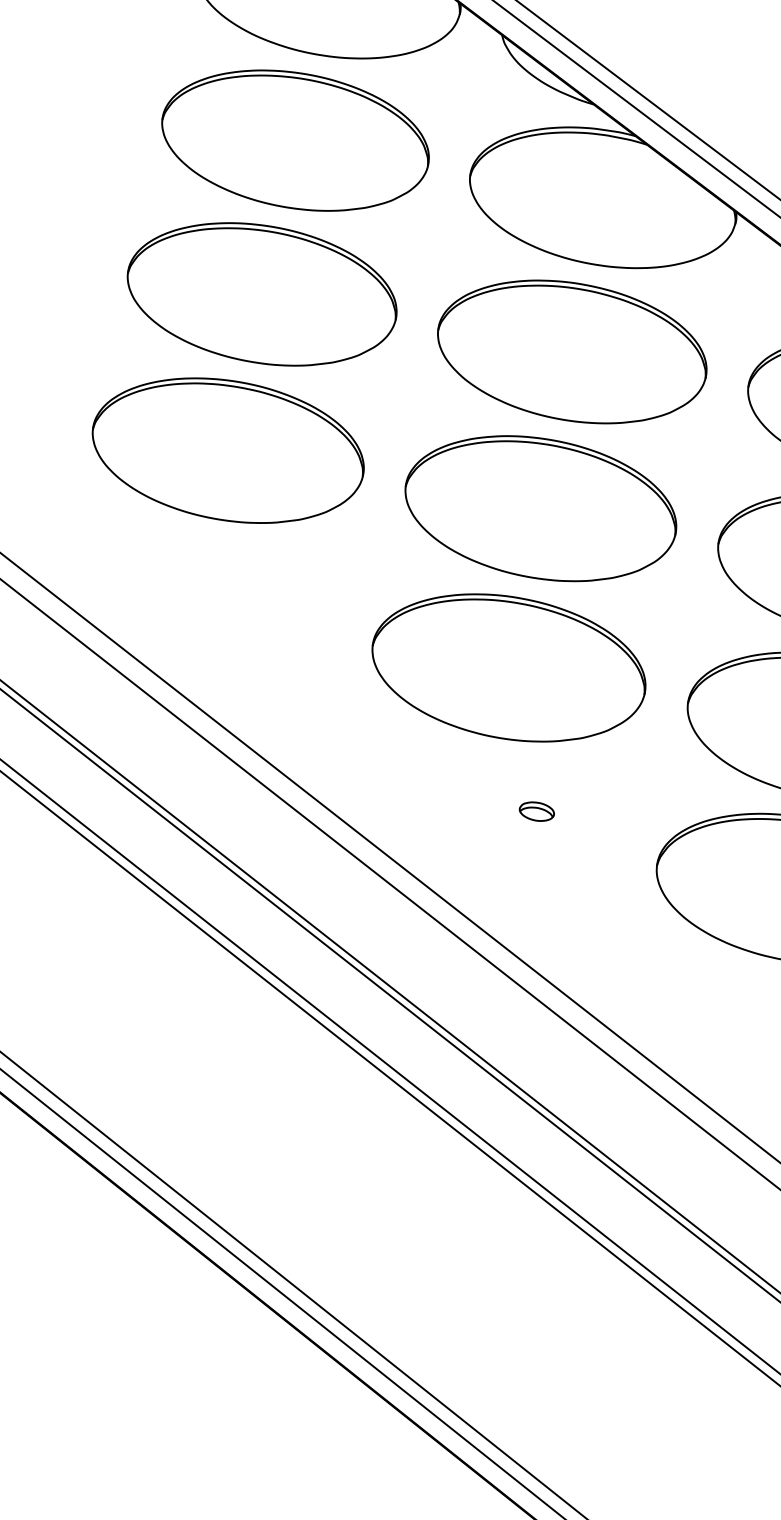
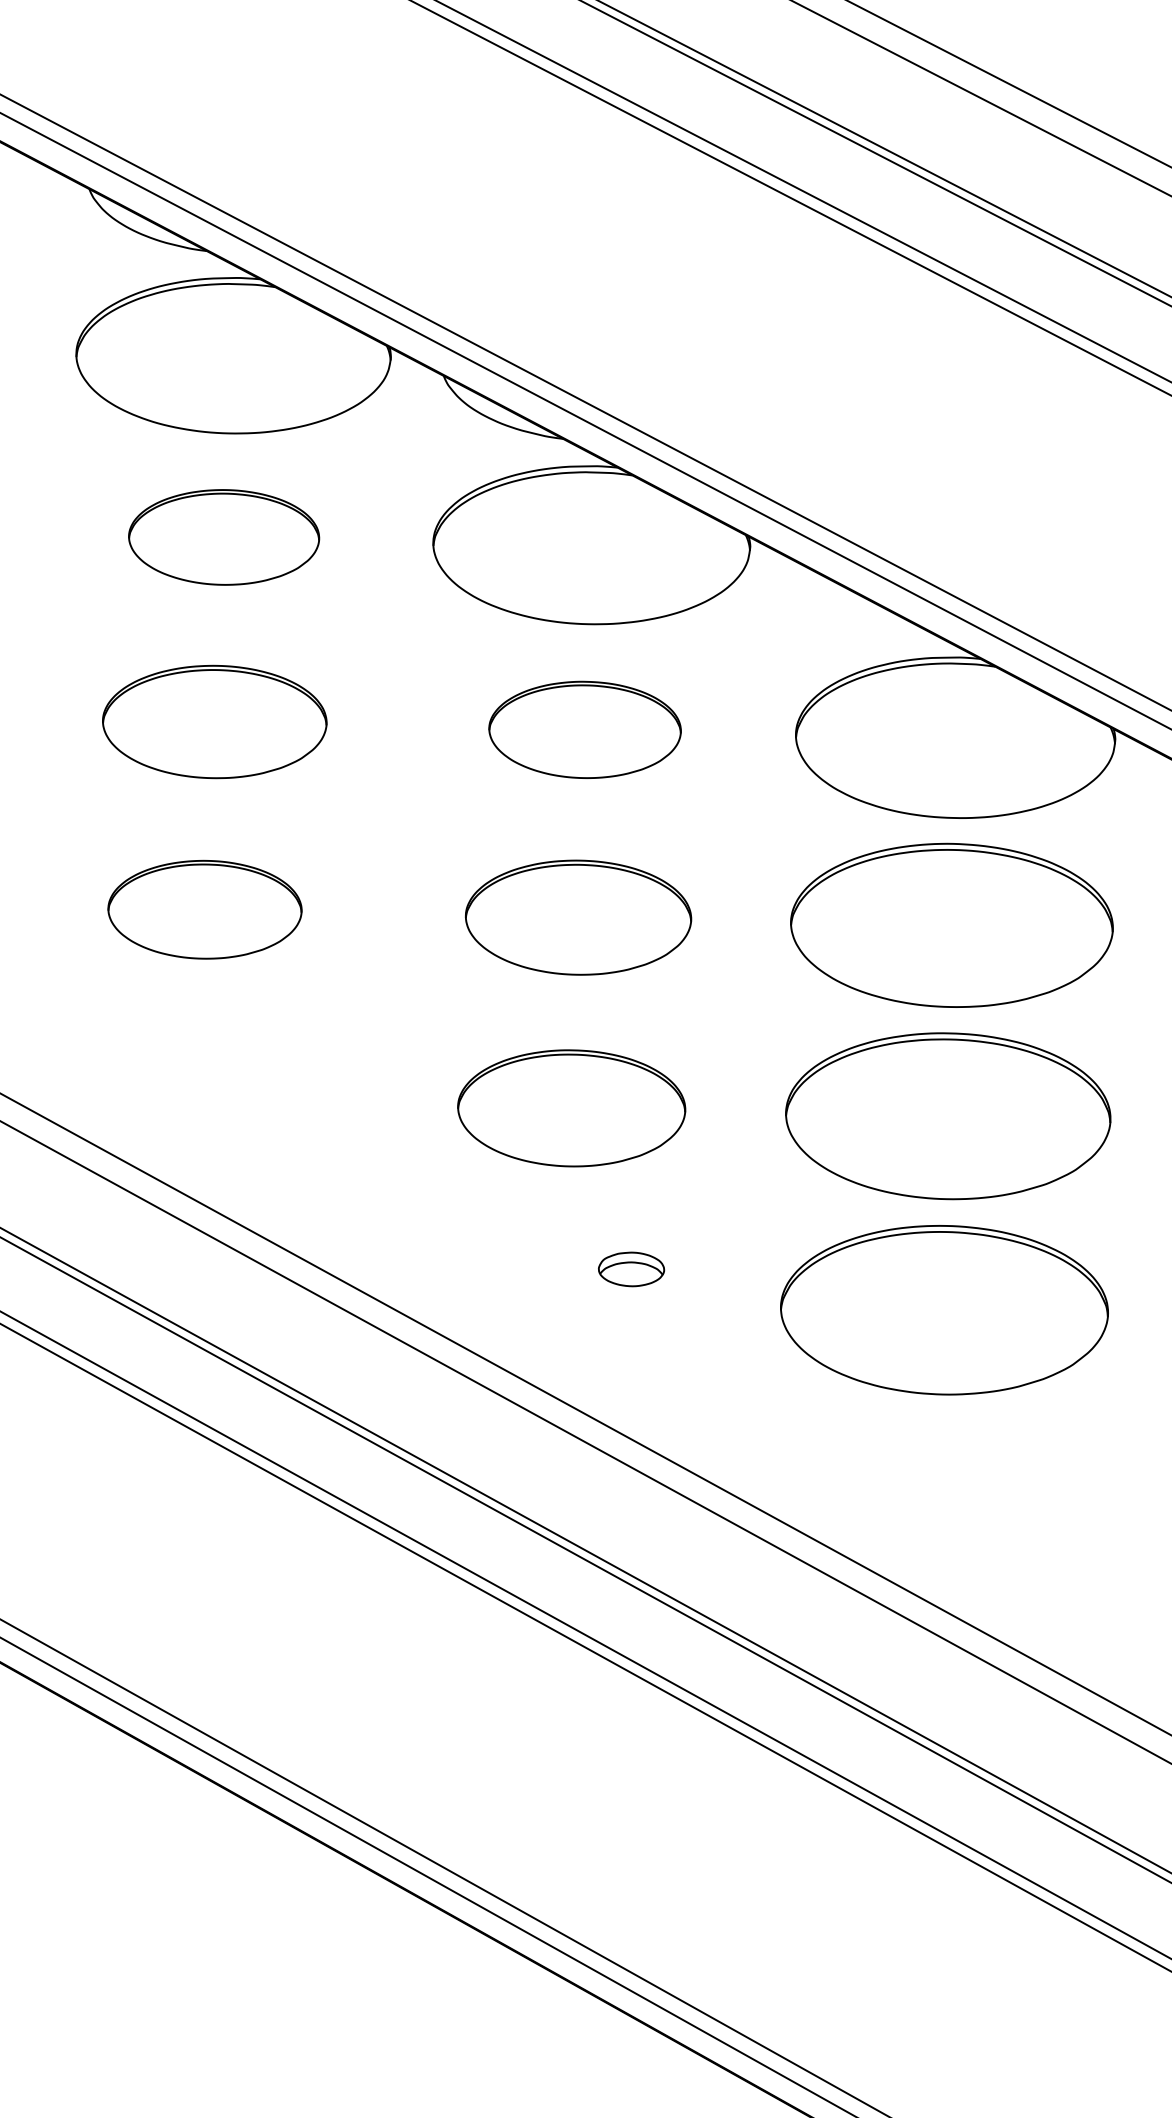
part: (294, 140) -> (223, 537), size x0.6
part: (262, 293) -> (214, 721), size x0.7
part: (571, 351) -> (584, 729), size x0.6
part: (227, 450) -> (204, 909), size x0.6
part: (540, 508) -> (578, 917), size x0.7
part: (508, 668) -> (571, 1108), size x0.7
part: (536, 811) -> (631, 1269), size x1.6

